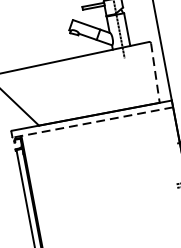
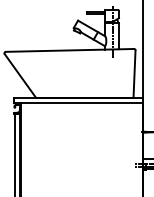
line: (155, 73) -> (134, 74), dashed -> solid
line: (92, 122) -> (78, 103), dashed -> solid

